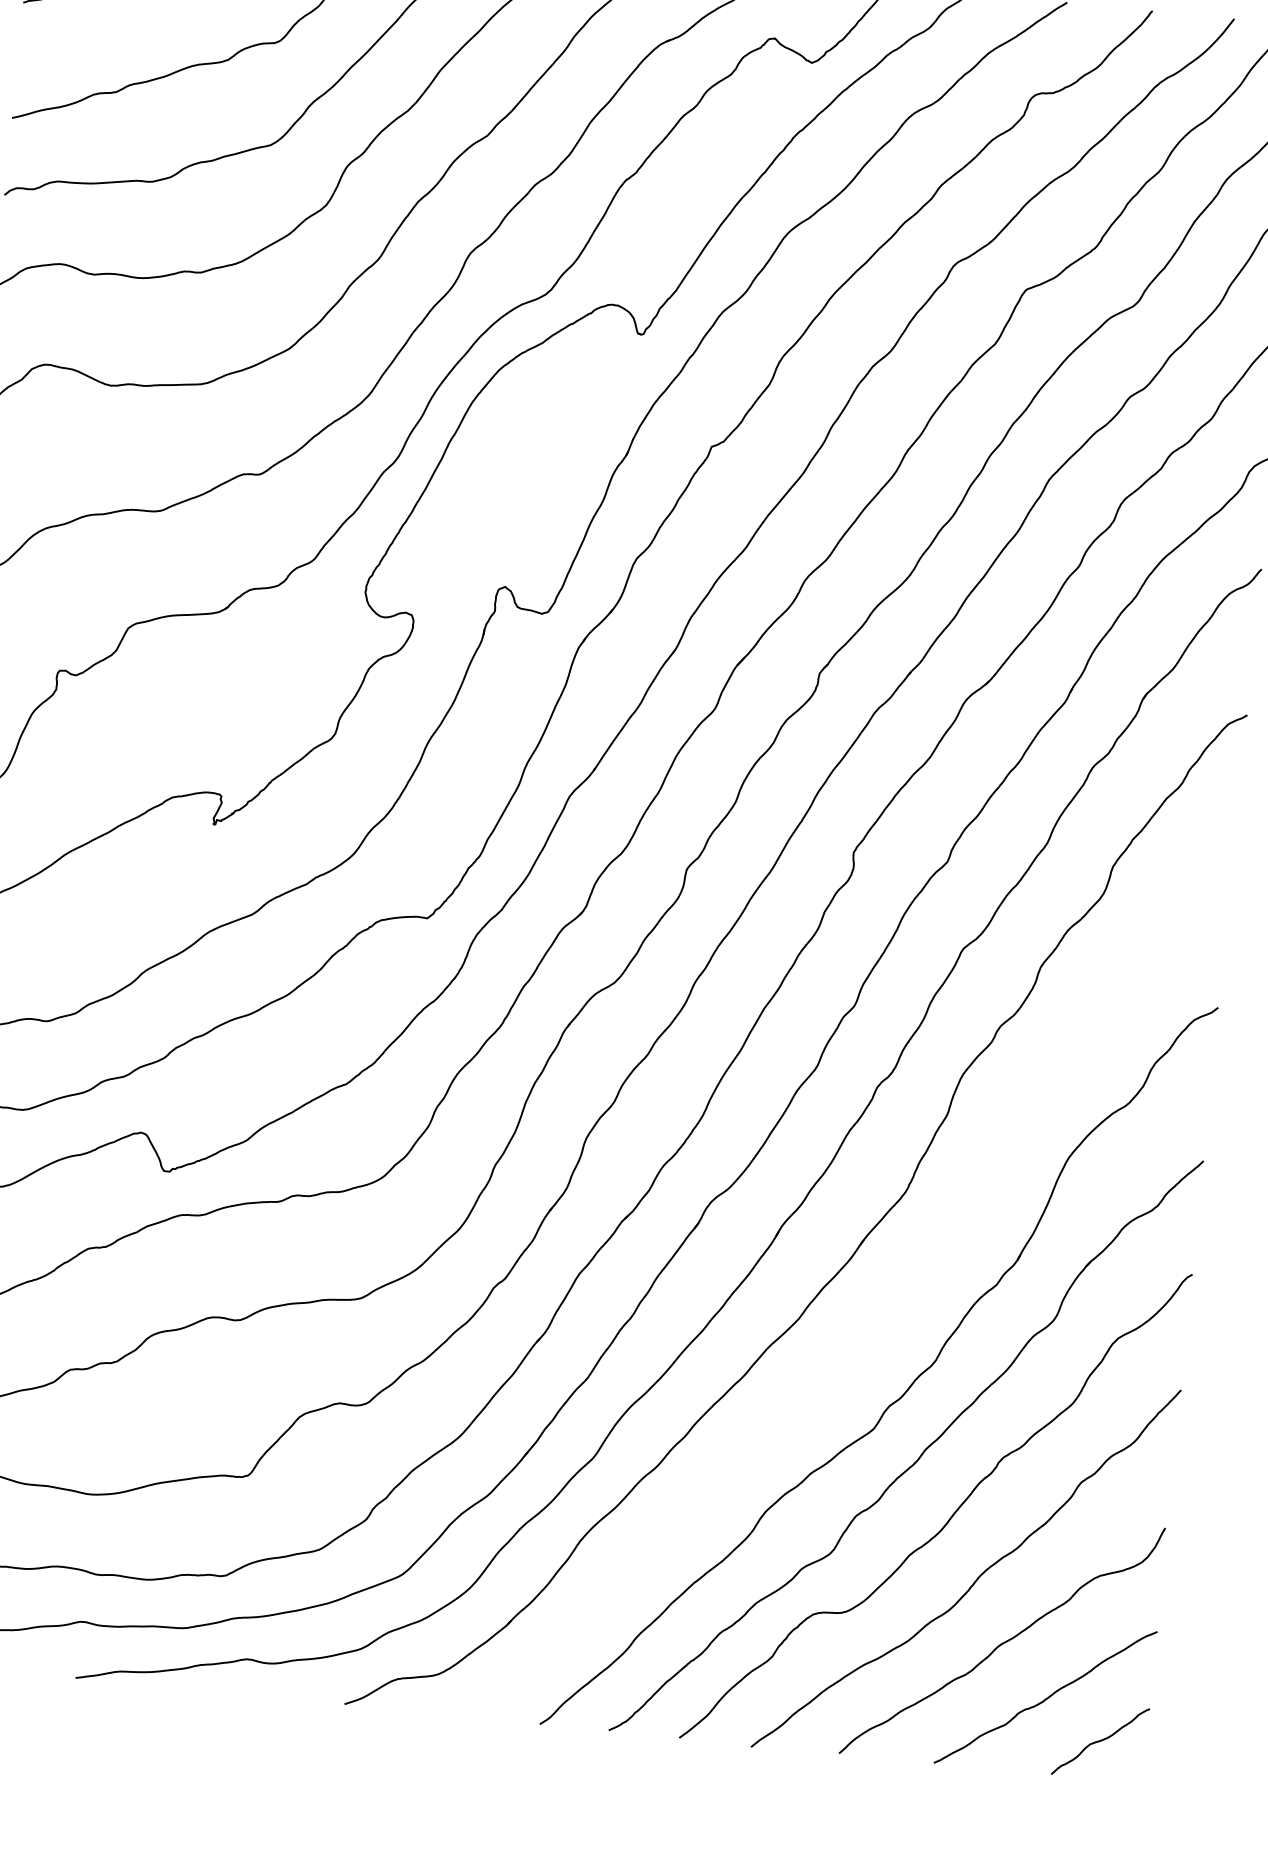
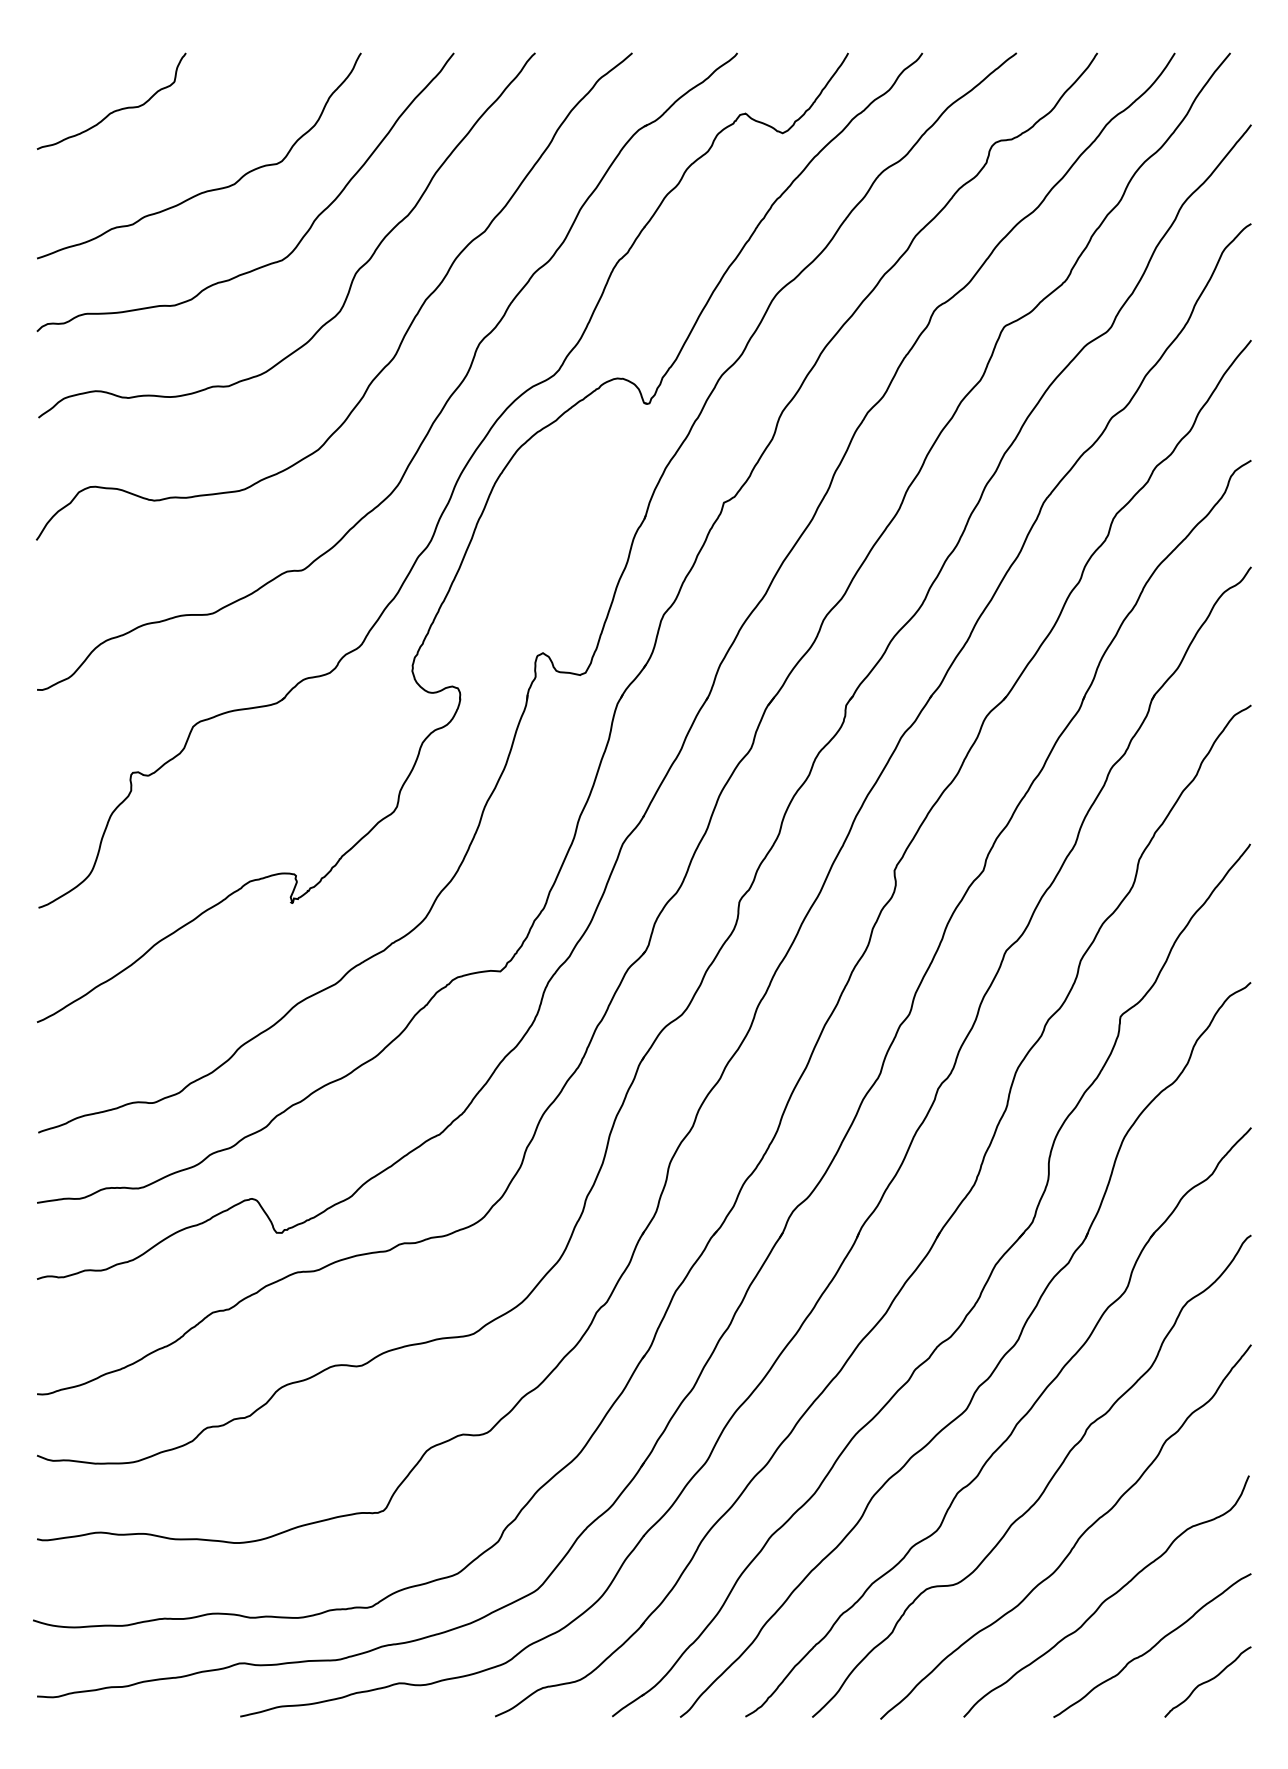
part: (886, 1325) -> (968, 1311), added

